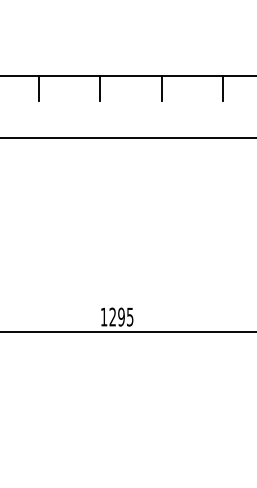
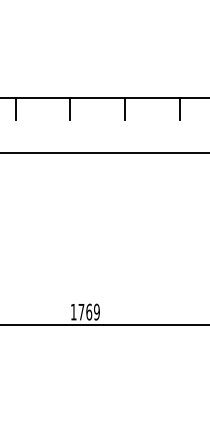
text: (121, 316) -> (89, 311), 1295 -> 1769

